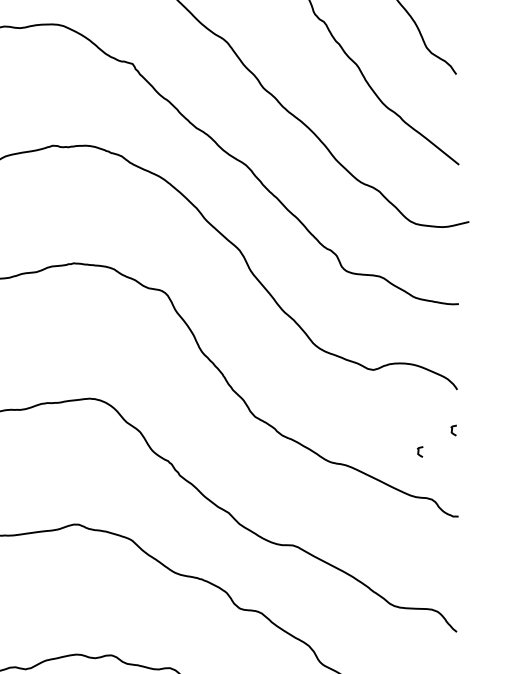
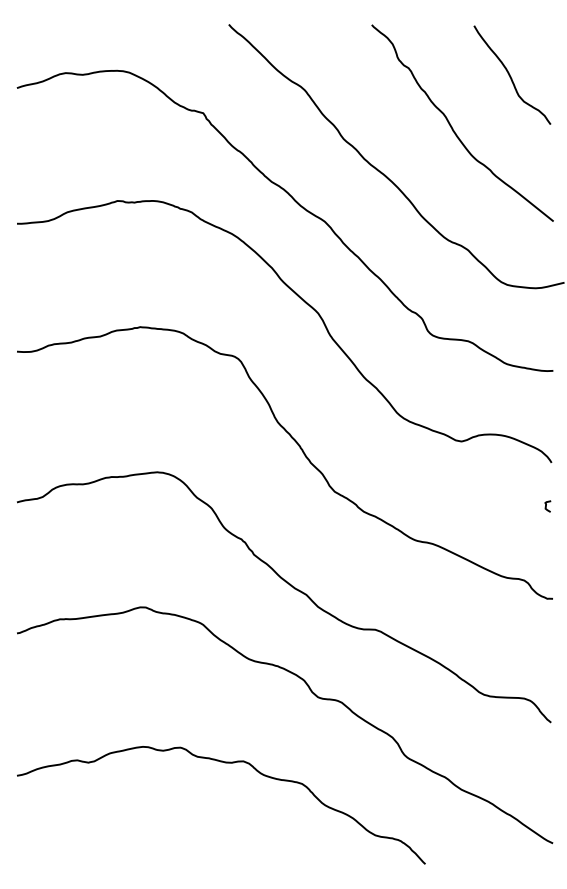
curve: (418, 451) -> (510, 529), removed

